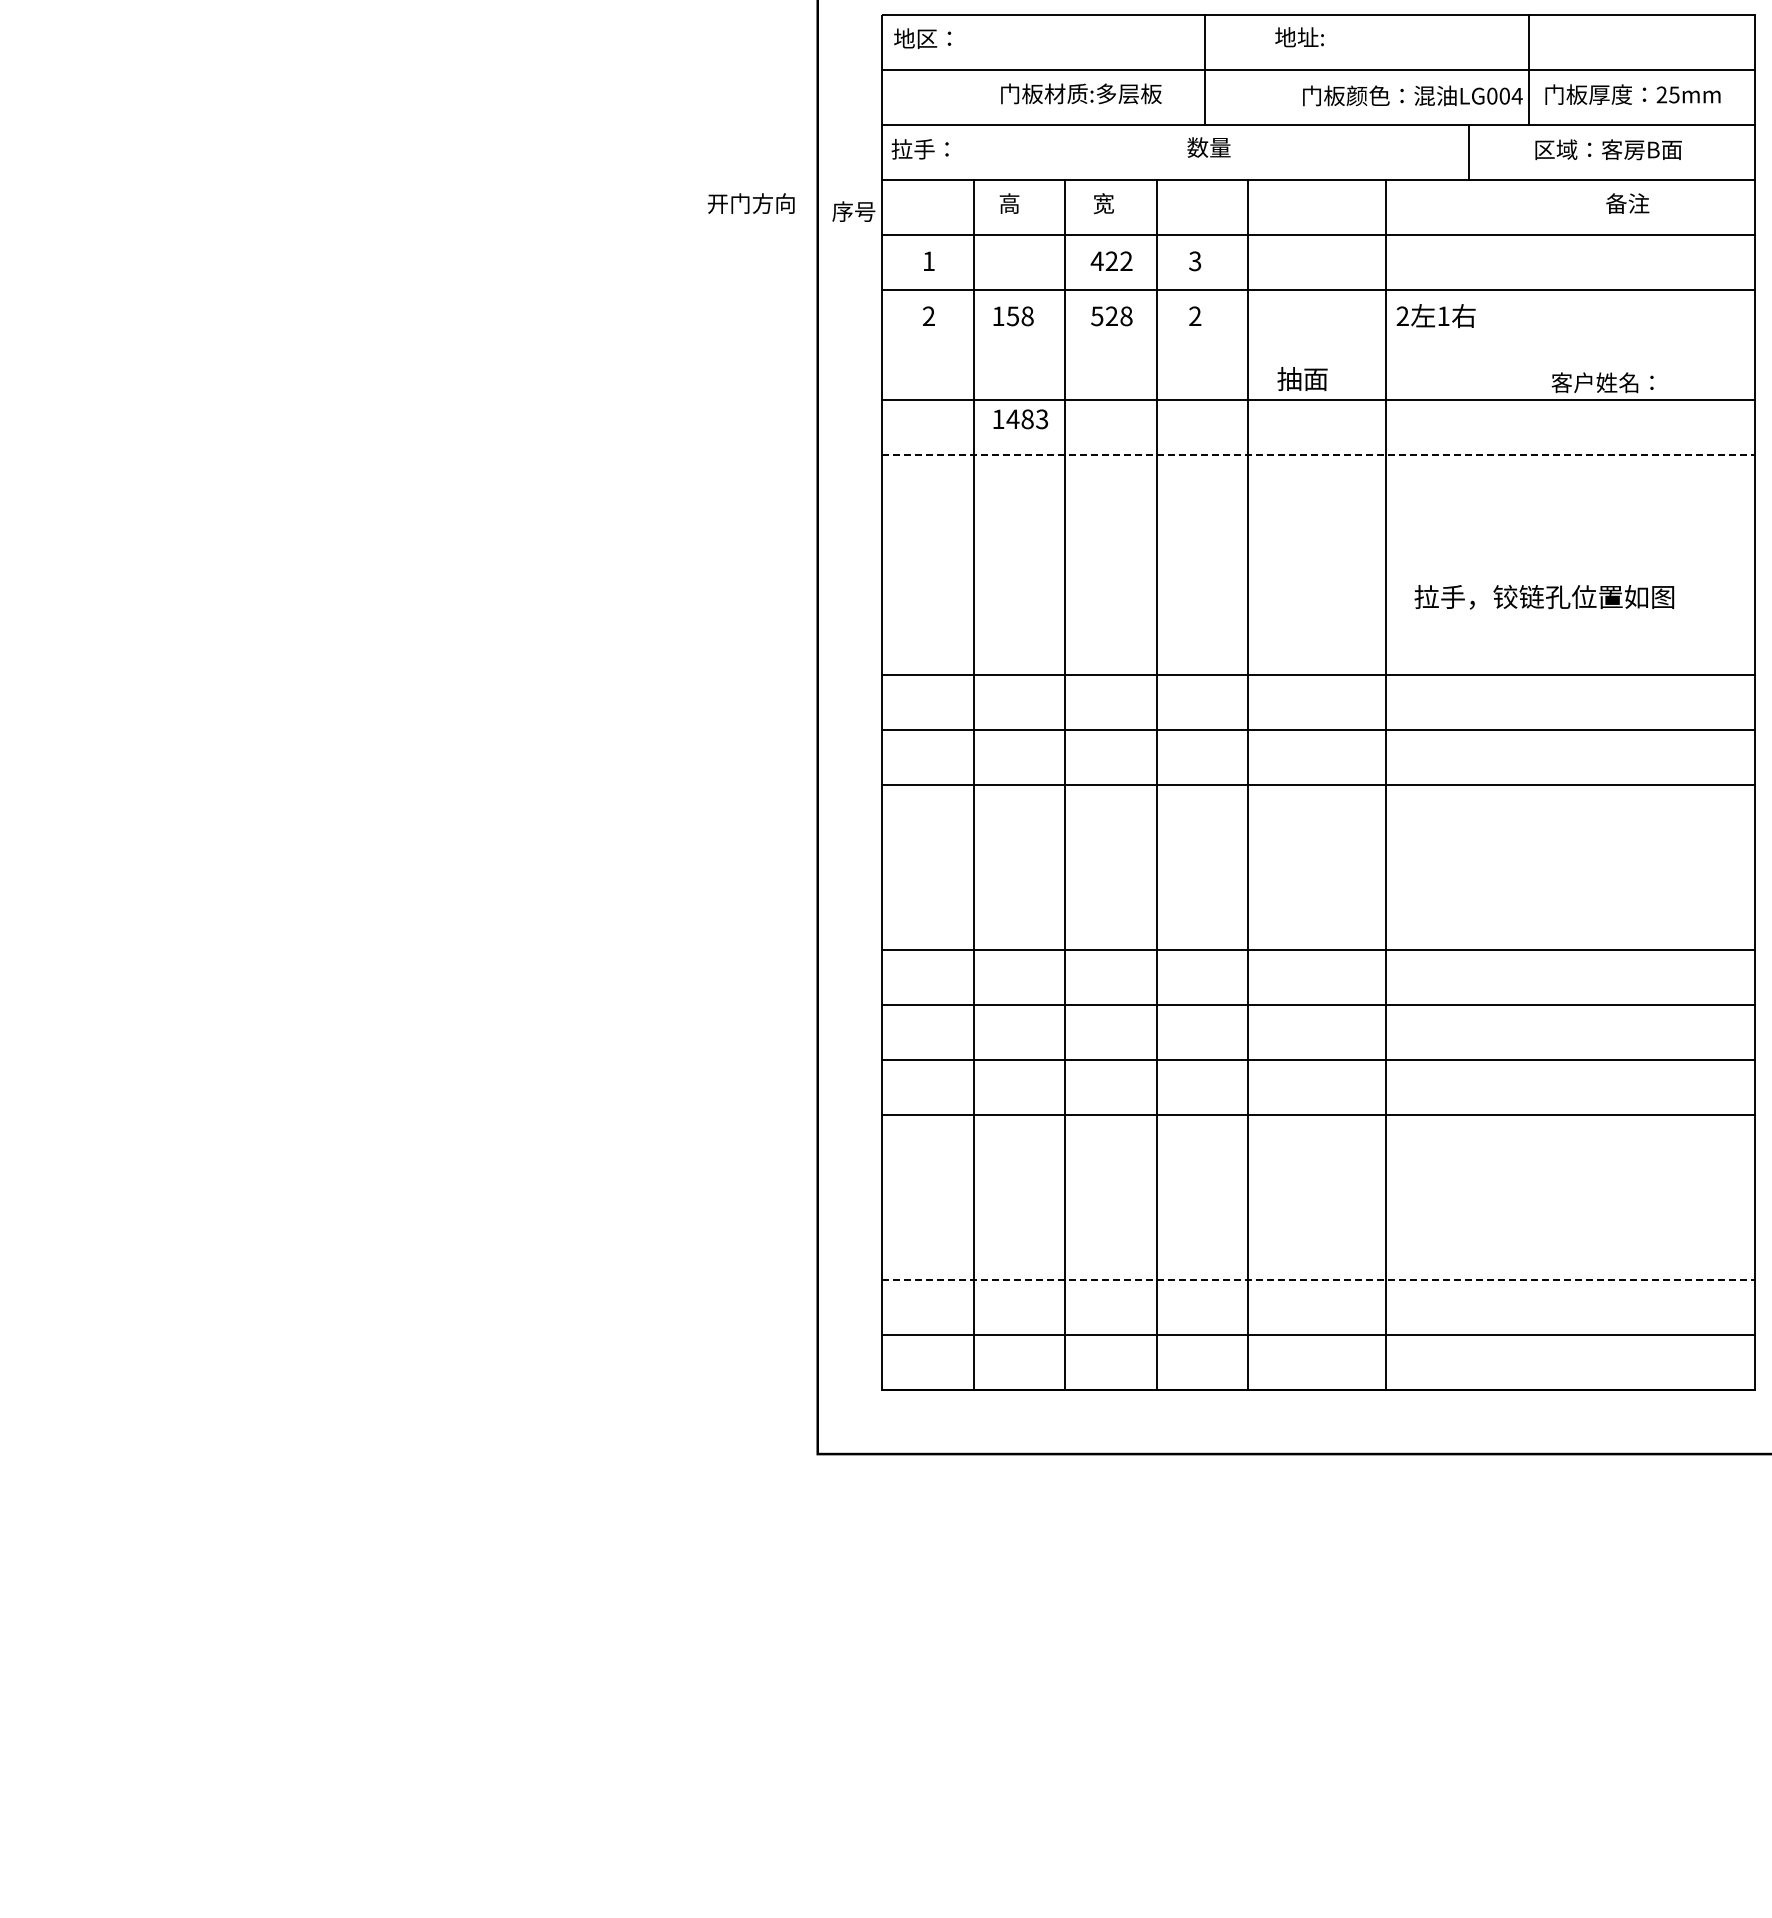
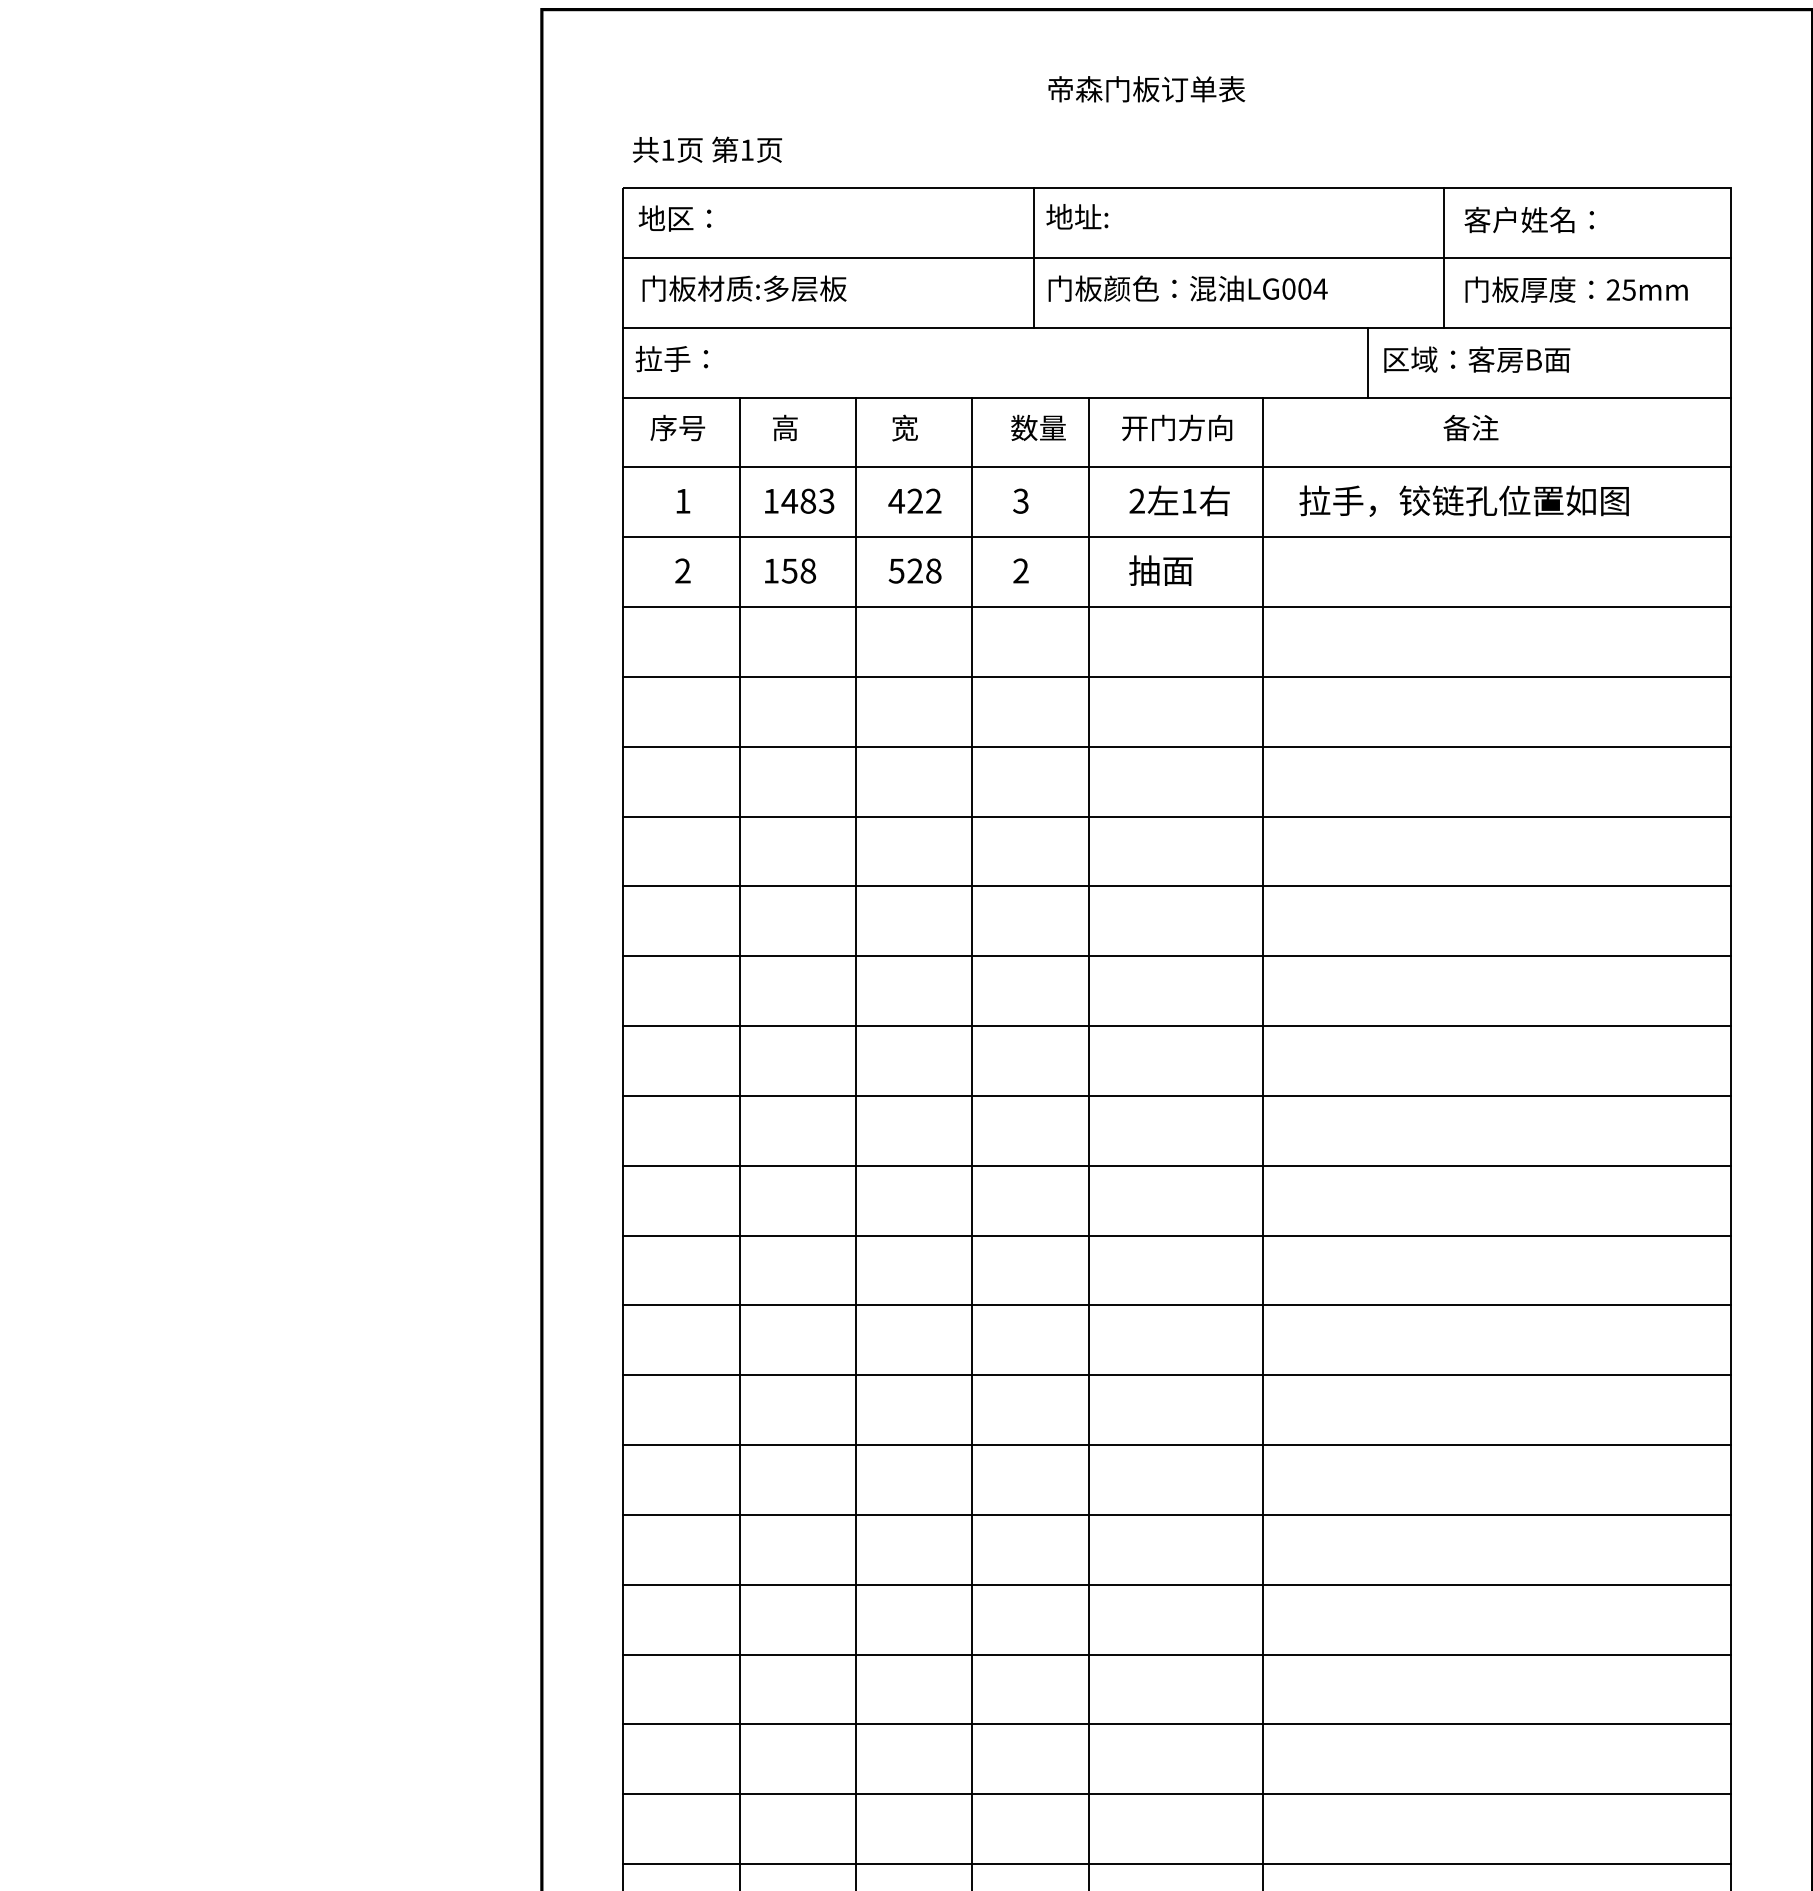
text: (1299, 37) -> (1077, 217), moved
text: (1081, 93) -> (744, 288), moved
text: (1412, 95) -> (1187, 288), moved
text: (1208, 147) -> (1037, 427), moved
text: (1608, 149) -> (1477, 359), moved
text: (750, 203) -> (1176, 427), moved
text: (1627, 203) -> (1470, 427), moved
text: (853, 211) -> (677, 427), moved
text: (1435, 315) -> (1178, 500), moved
line: (1317, 344) -> (1176, 606), added
text: (1302, 378) -> (1160, 570), moved
text: (1602, 382) -> (1529, 219), moved
text: (1020, 419) -> (799, 501), moved
line: (1318, 454) -> (1177, 746), dashed -> solid
line: (1317, 509) -> (1176, 816), added
line: (1317, 564) -> (1176, 886), added
text: (1544, 597) -> (1464, 501), moved
line: (1317, 619) -> (1176, 955), added
line: (1317, 839) -> (1176, 1235), added
line: (1317, 894) -> (1176, 1304), added
line: (1317, 1169) -> (1176, 1653), added
line: (1317, 1224) -> (1176, 1723), added
line: (1318, 1279) -> (1177, 1793), dashed -> solid

